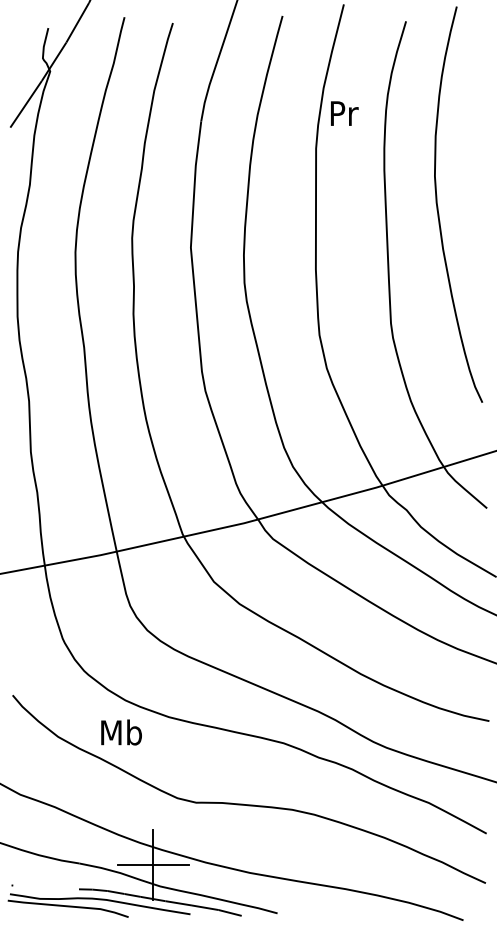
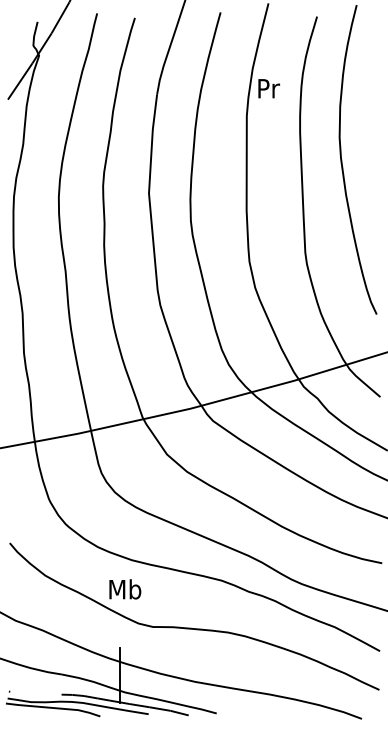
text: (121, 732) -> (125, 589), moved
line: (153, 864) -> (119, 675), removed

